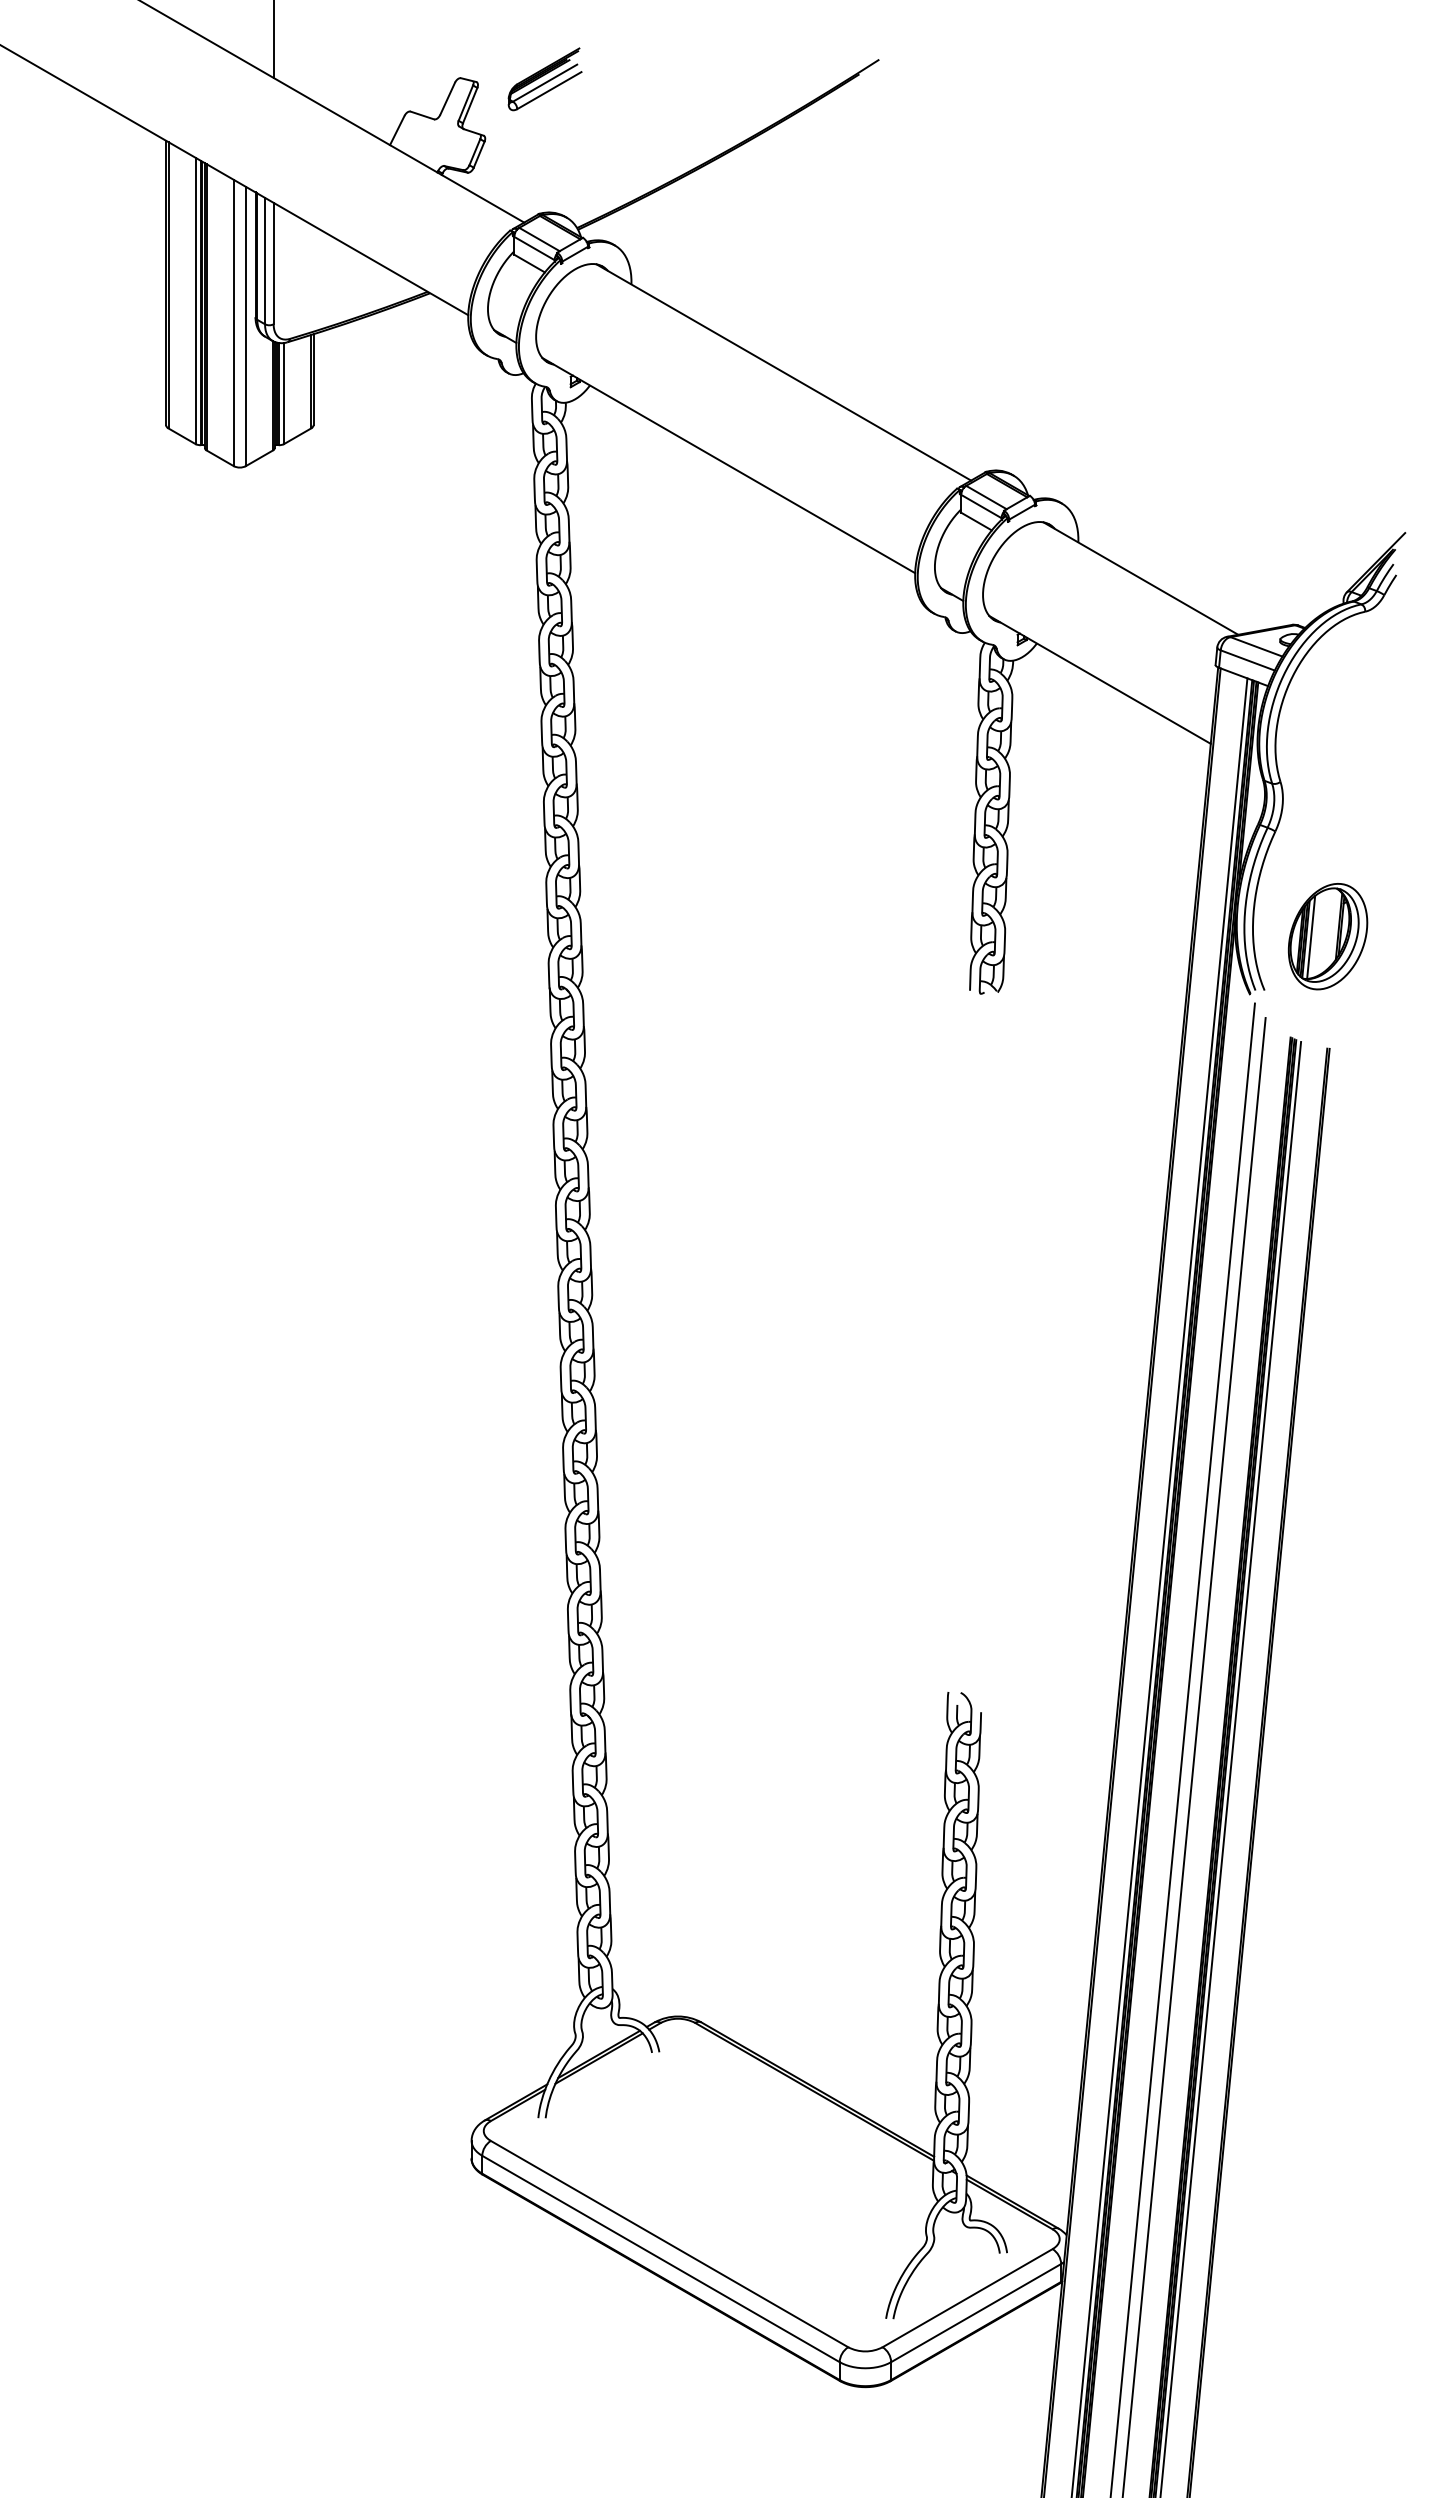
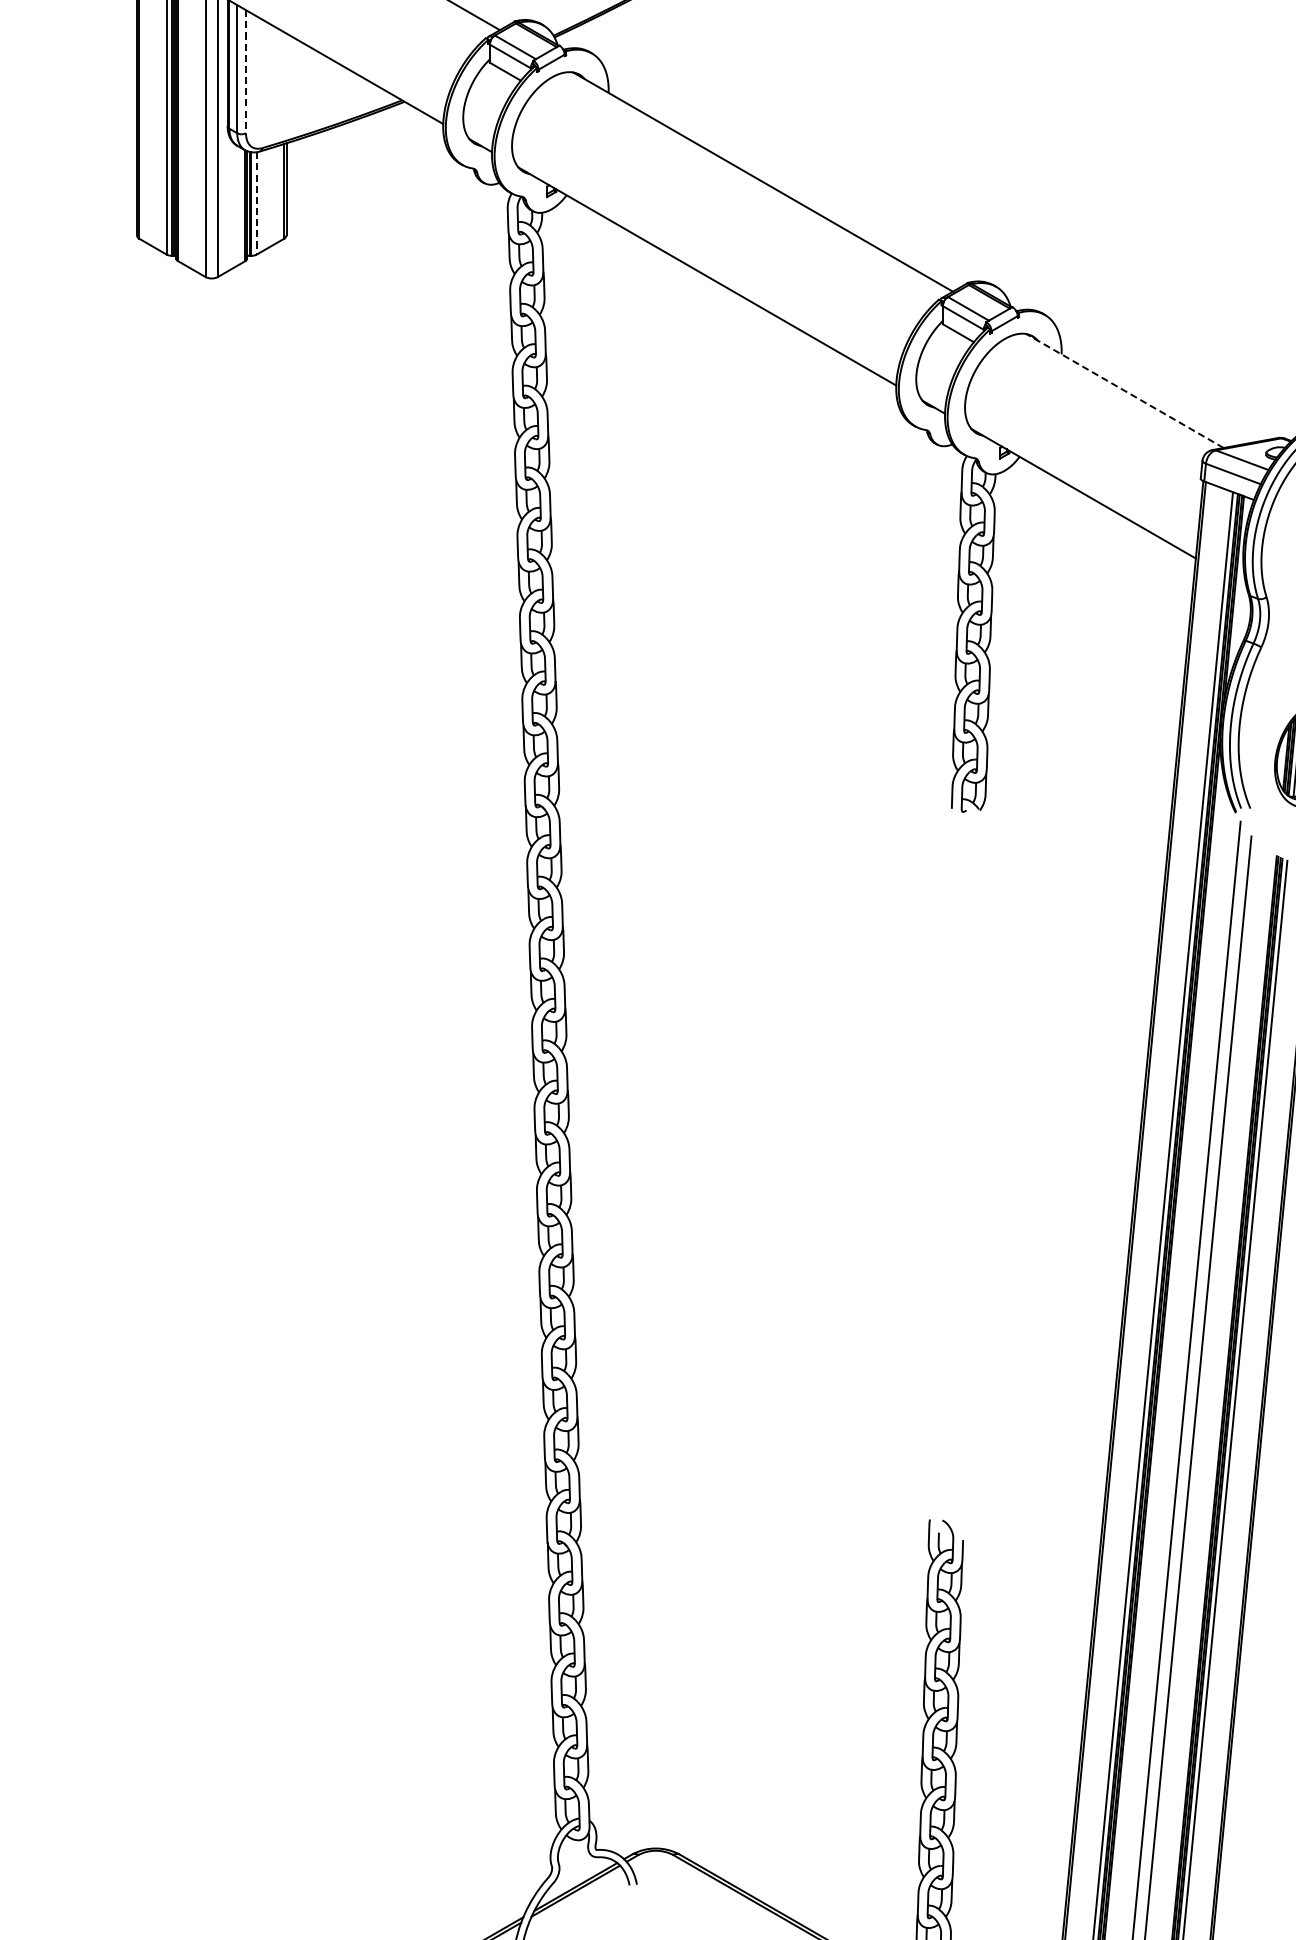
line: (273, 263) -> (245, 71), solid -> dashed
line: (284, 393) -> (256, 203), solid -> dashed
line: (1140, 578) -> (1124, 390), solid -> dashed

